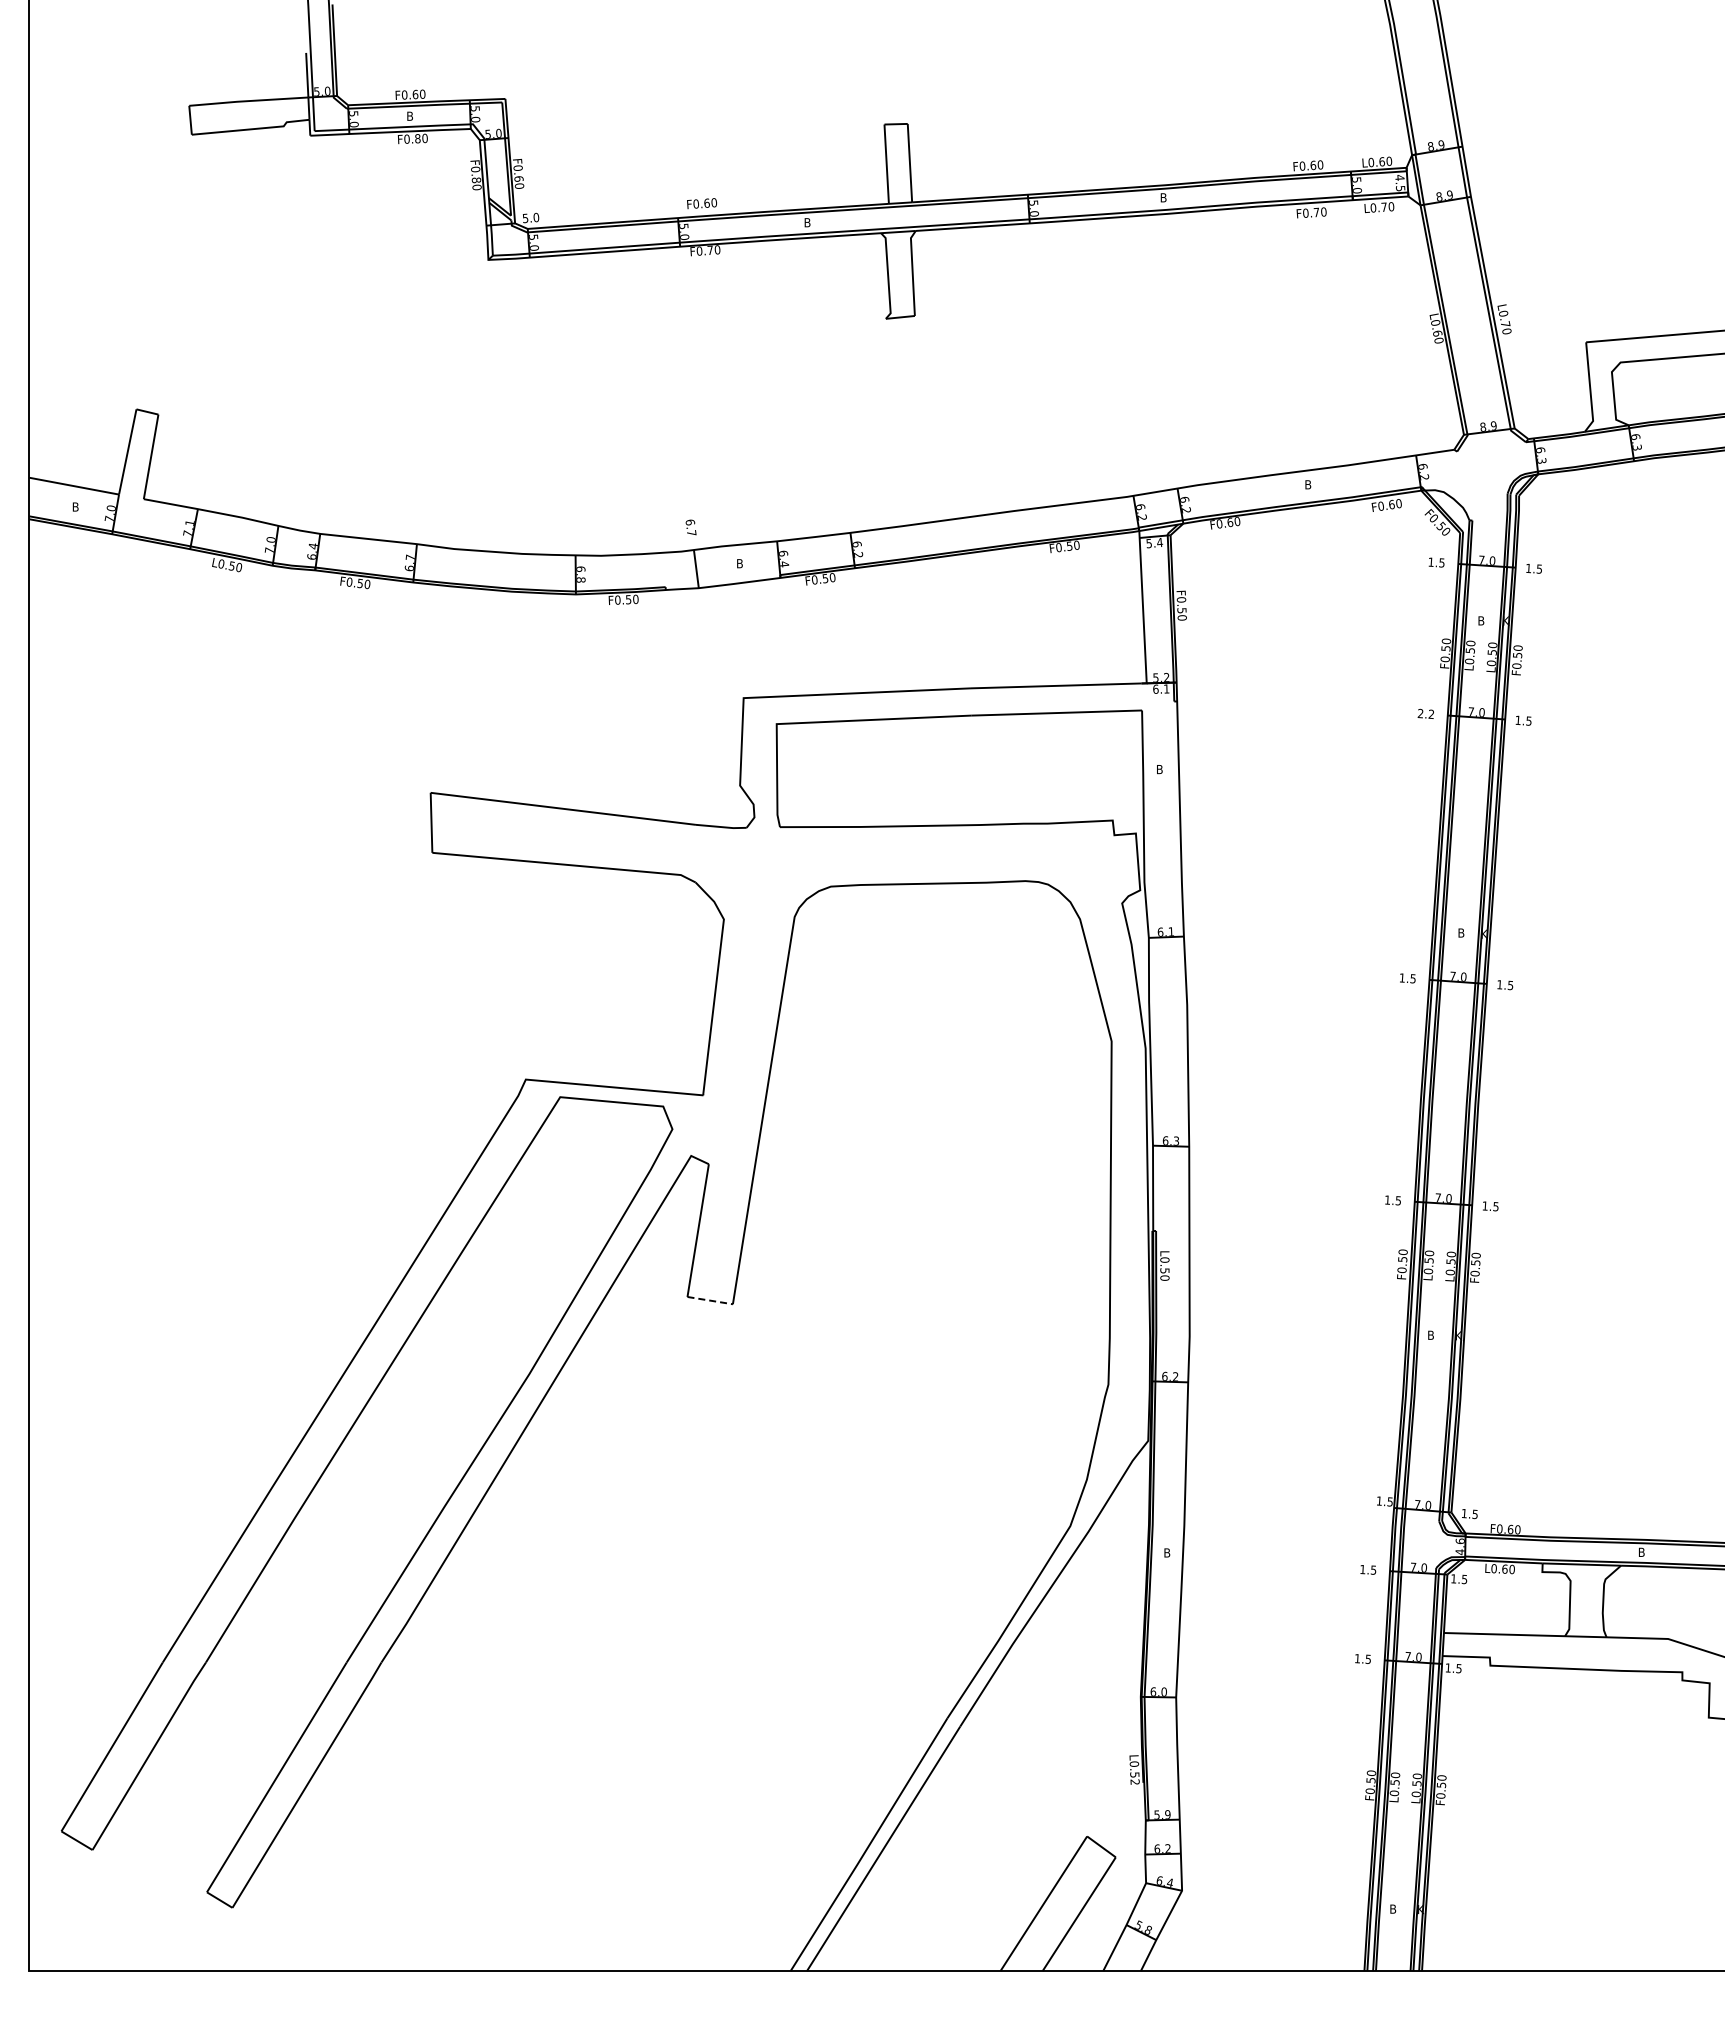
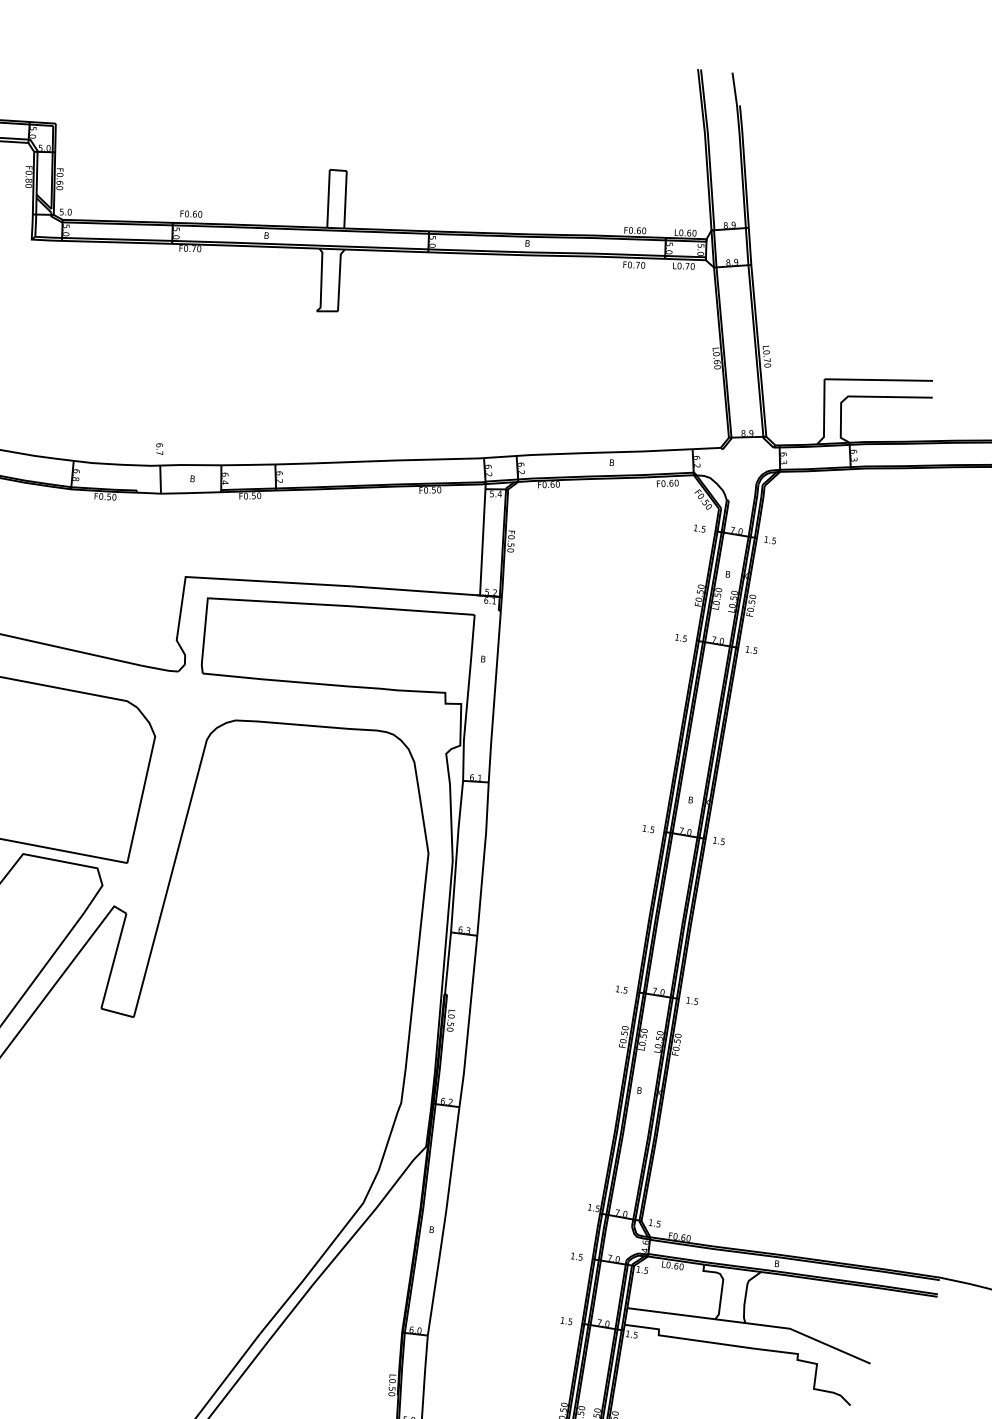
text: (1400, 183) -> (701, 250), 4.5 -> 5.0
text: (1425, 713) -> (680, 637), 2.2 -> 1.5
line: (710, 1300) -> (117, 1012), dashed -> solid
text: (1134, 1781) -> (391, 1393), L0.52 -> L0.50

